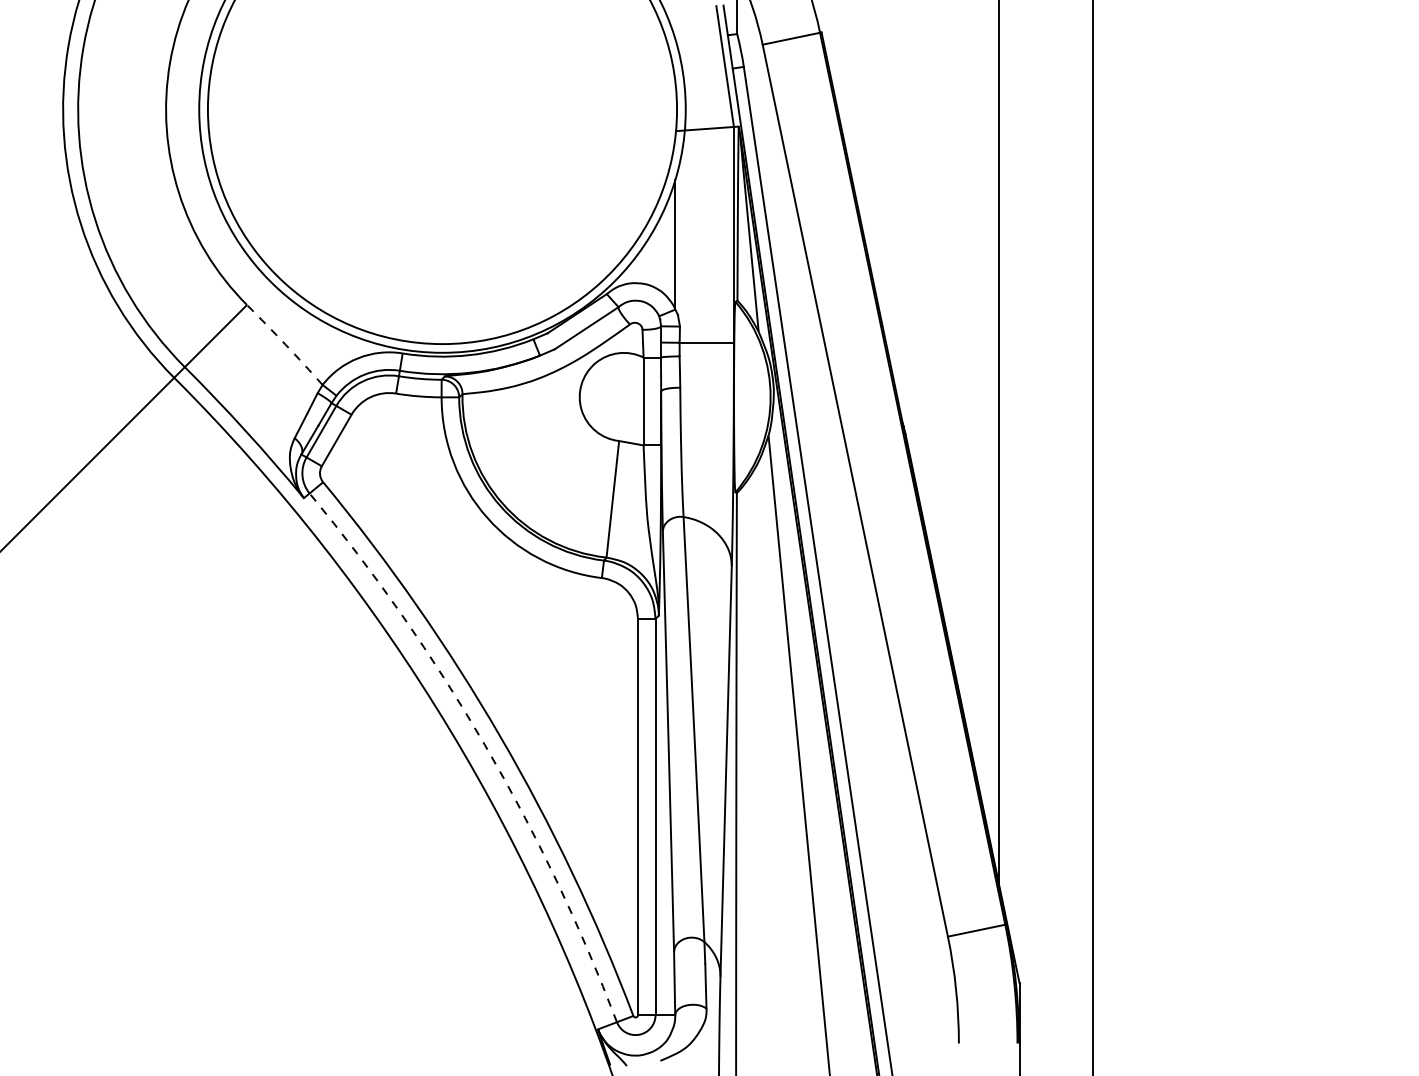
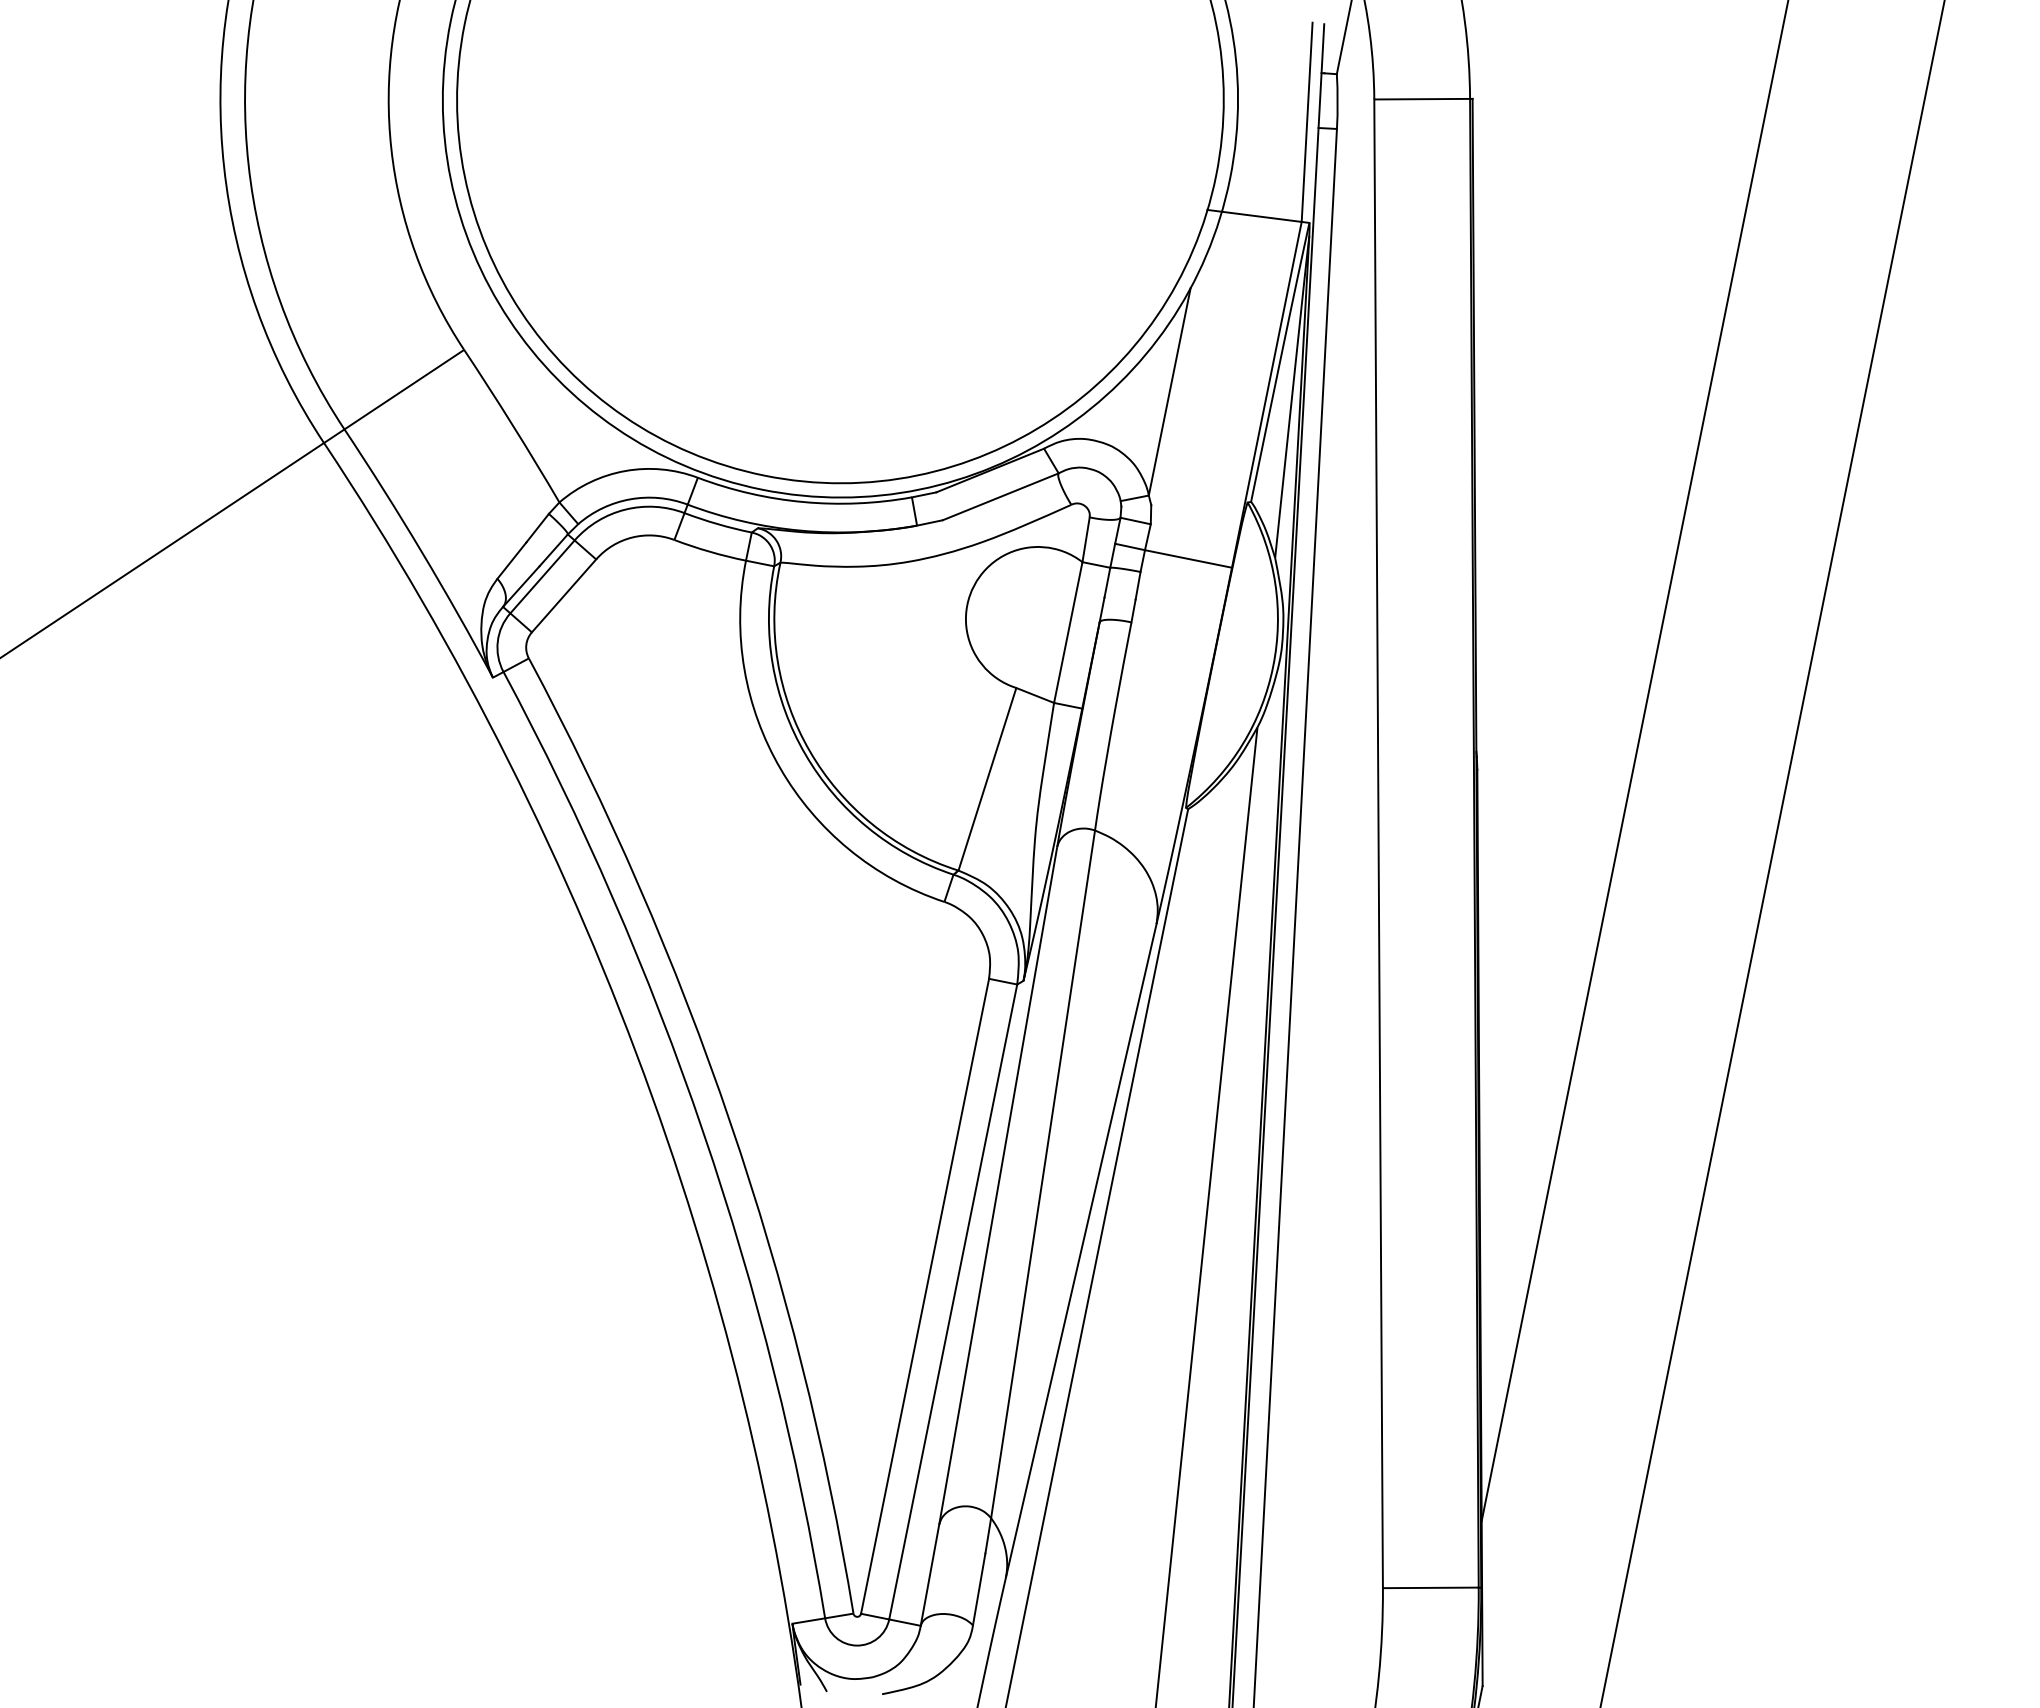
arc: (285, 344) -> (513, 425), dashed -> solid
arc: (485, 745) -> (703, 1132), dashed -> solid

